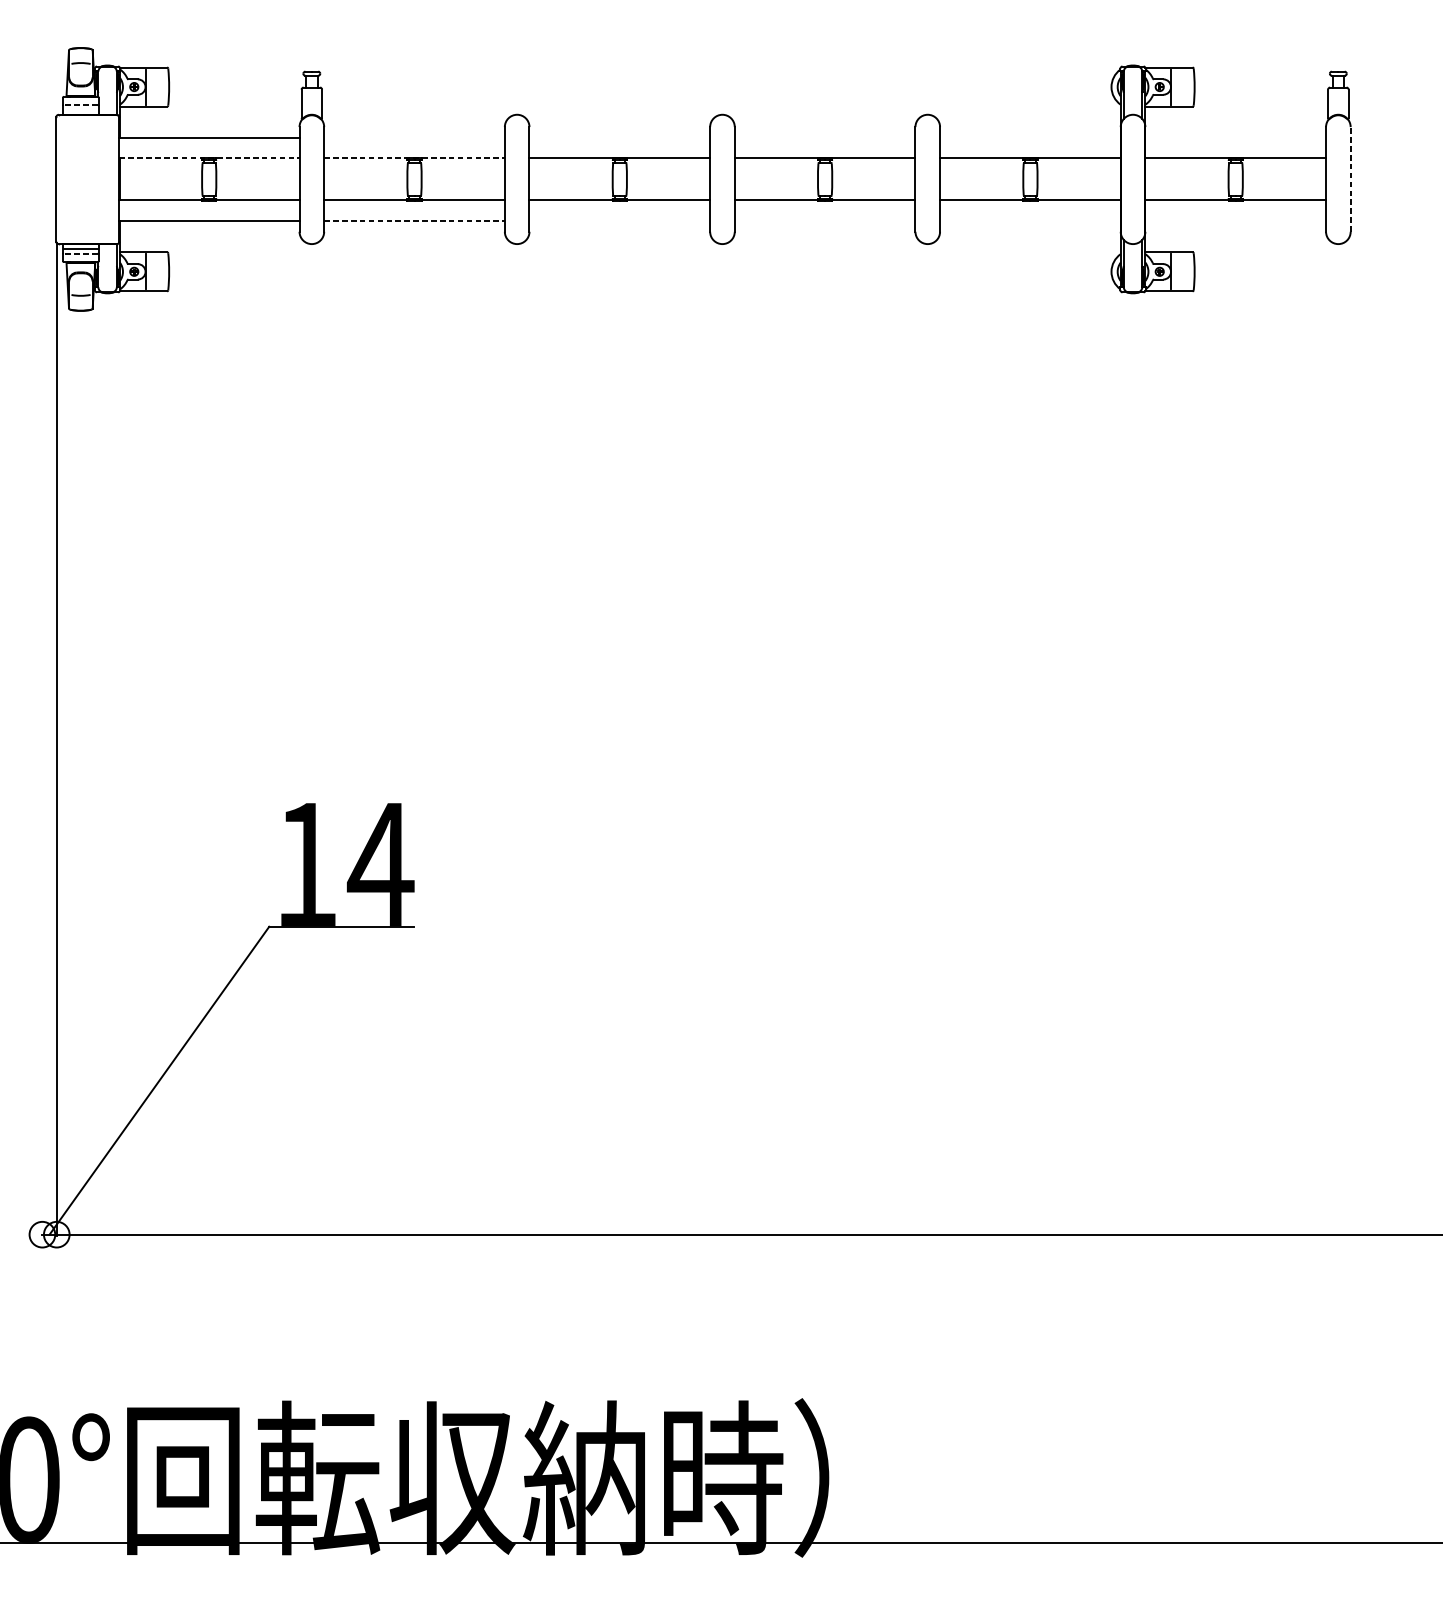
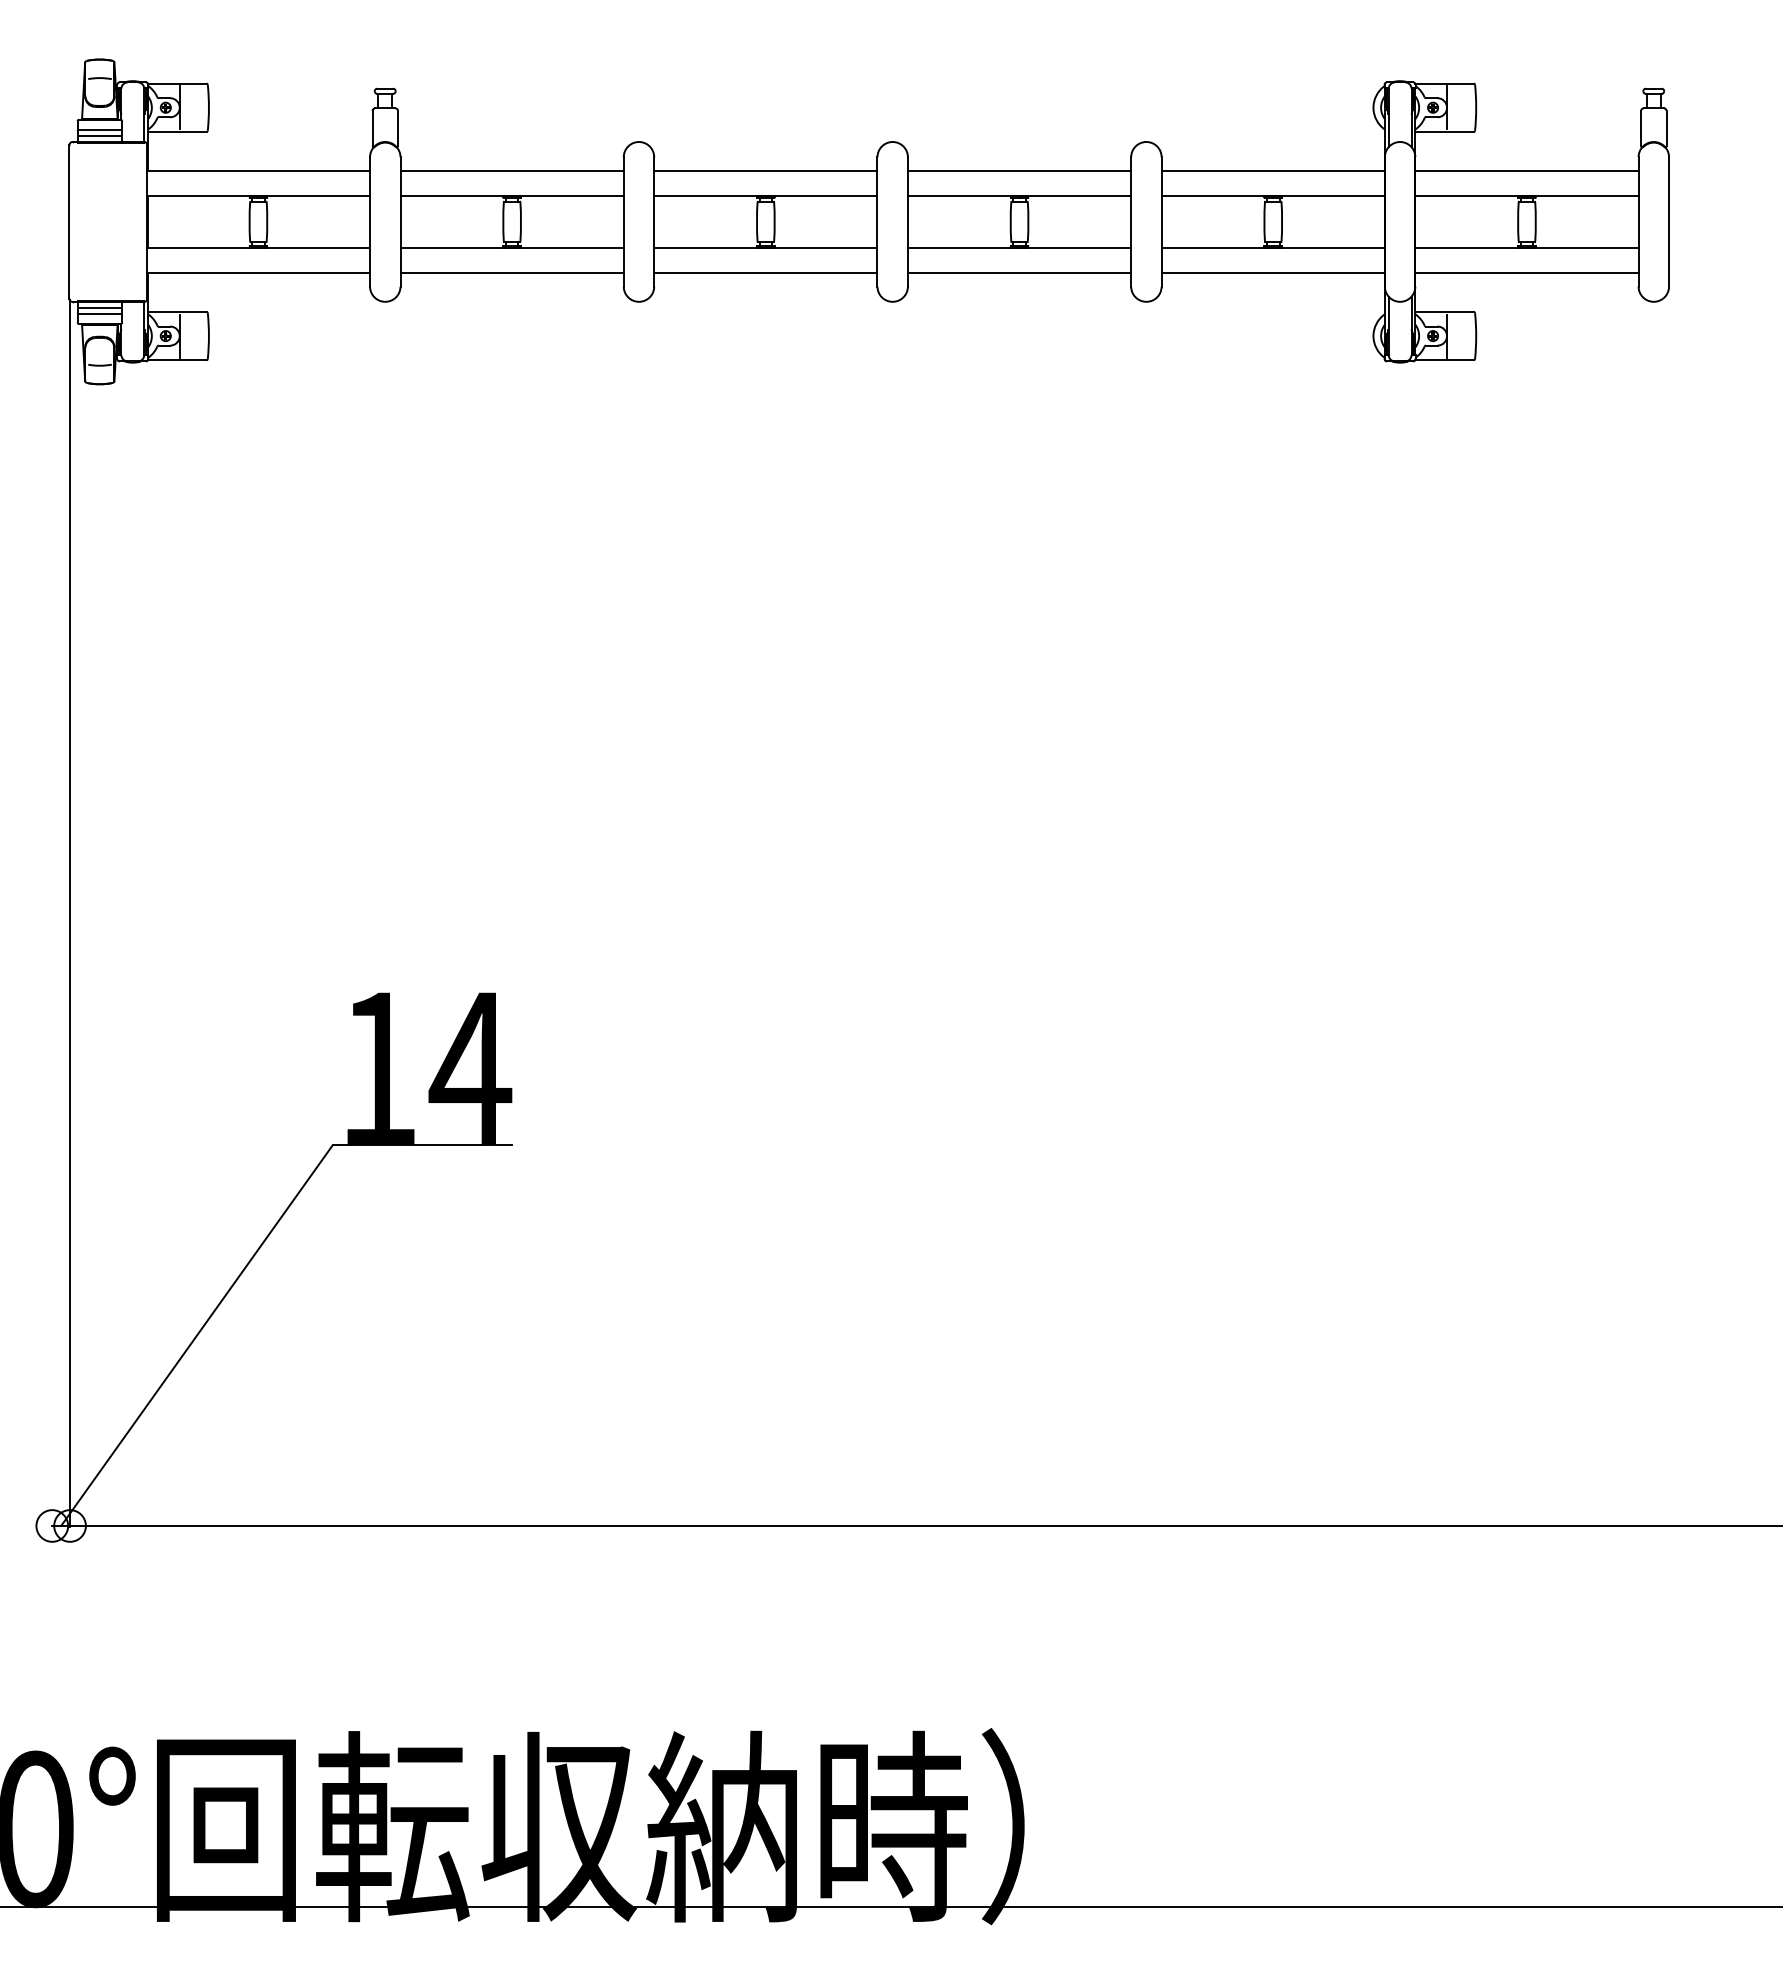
line: (80, 104) -> (99, 129), dashed -> solid
line: (80, 109) -> (99, 135), added
line: (414, 137) -> (511, 170), added
line: (619, 137) -> (765, 170), added
line: (825, 137) -> (1019, 170), added
line: (1029, 137) -> (1272, 170), added
line: (1235, 137) -> (1526, 170), added
line: (210, 158) -> (259, 195), dashed -> solid
line: (414, 158) -> (512, 195), dashed -> solid
line: (1351, 179) -> (1669, 221), dashed -> solid
line: (414, 221) -> (512, 273), dashed -> solid
line: (619, 221) -> (765, 273), added
line: (825, 221) -> (1019, 273), added
line: (1029, 221) -> (1272, 273), added
line: (1235, 221) -> (1526, 273), added
line: (80, 253) -> (99, 313), dashed -> solid

